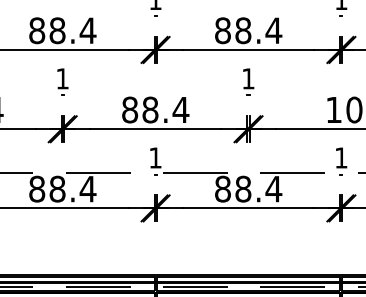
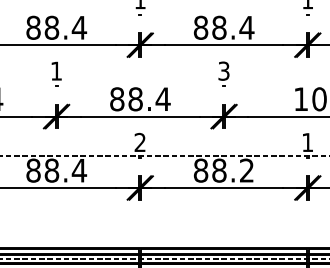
text: (248, 78) -> (224, 70), 1 -> 3
text: (155, 157) -> (140, 142), 1 -> 2
text: (273, 188) -> (246, 170), 88.4 -> 88.2

